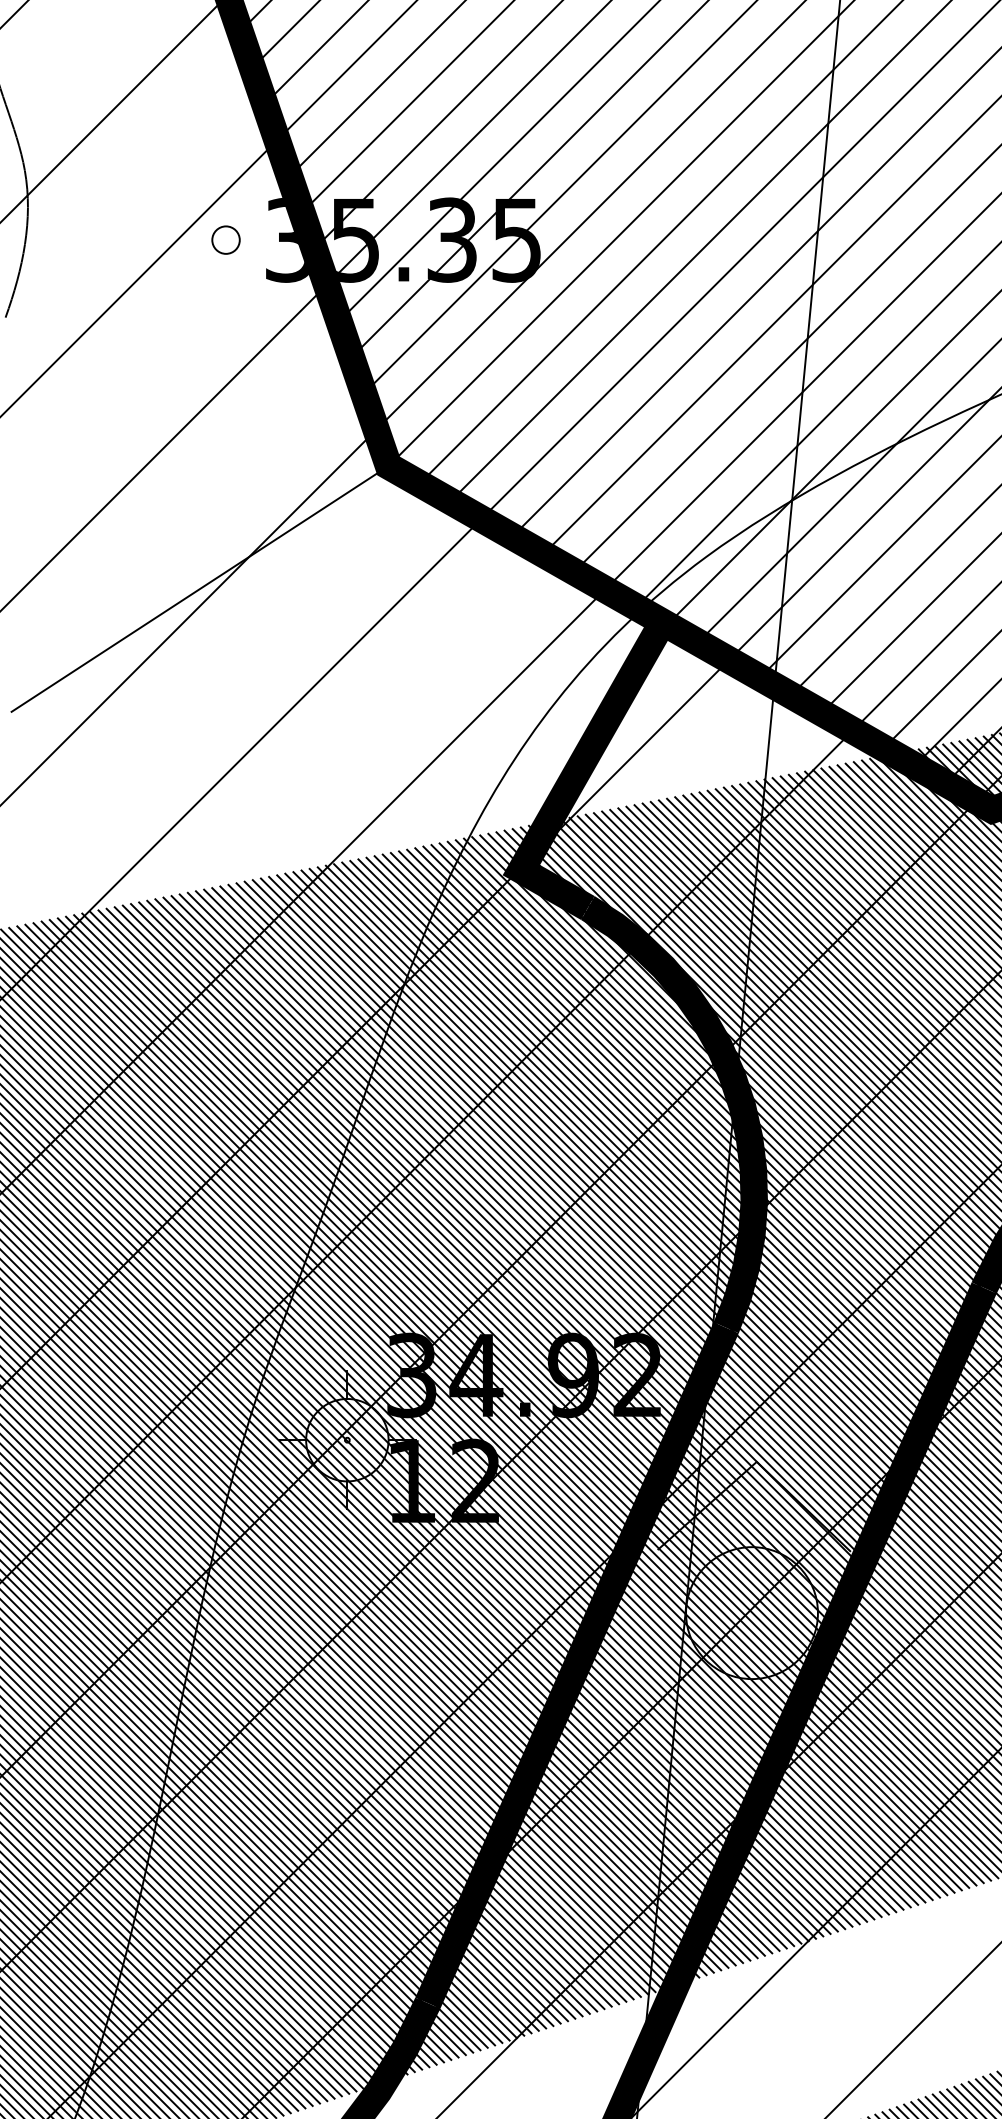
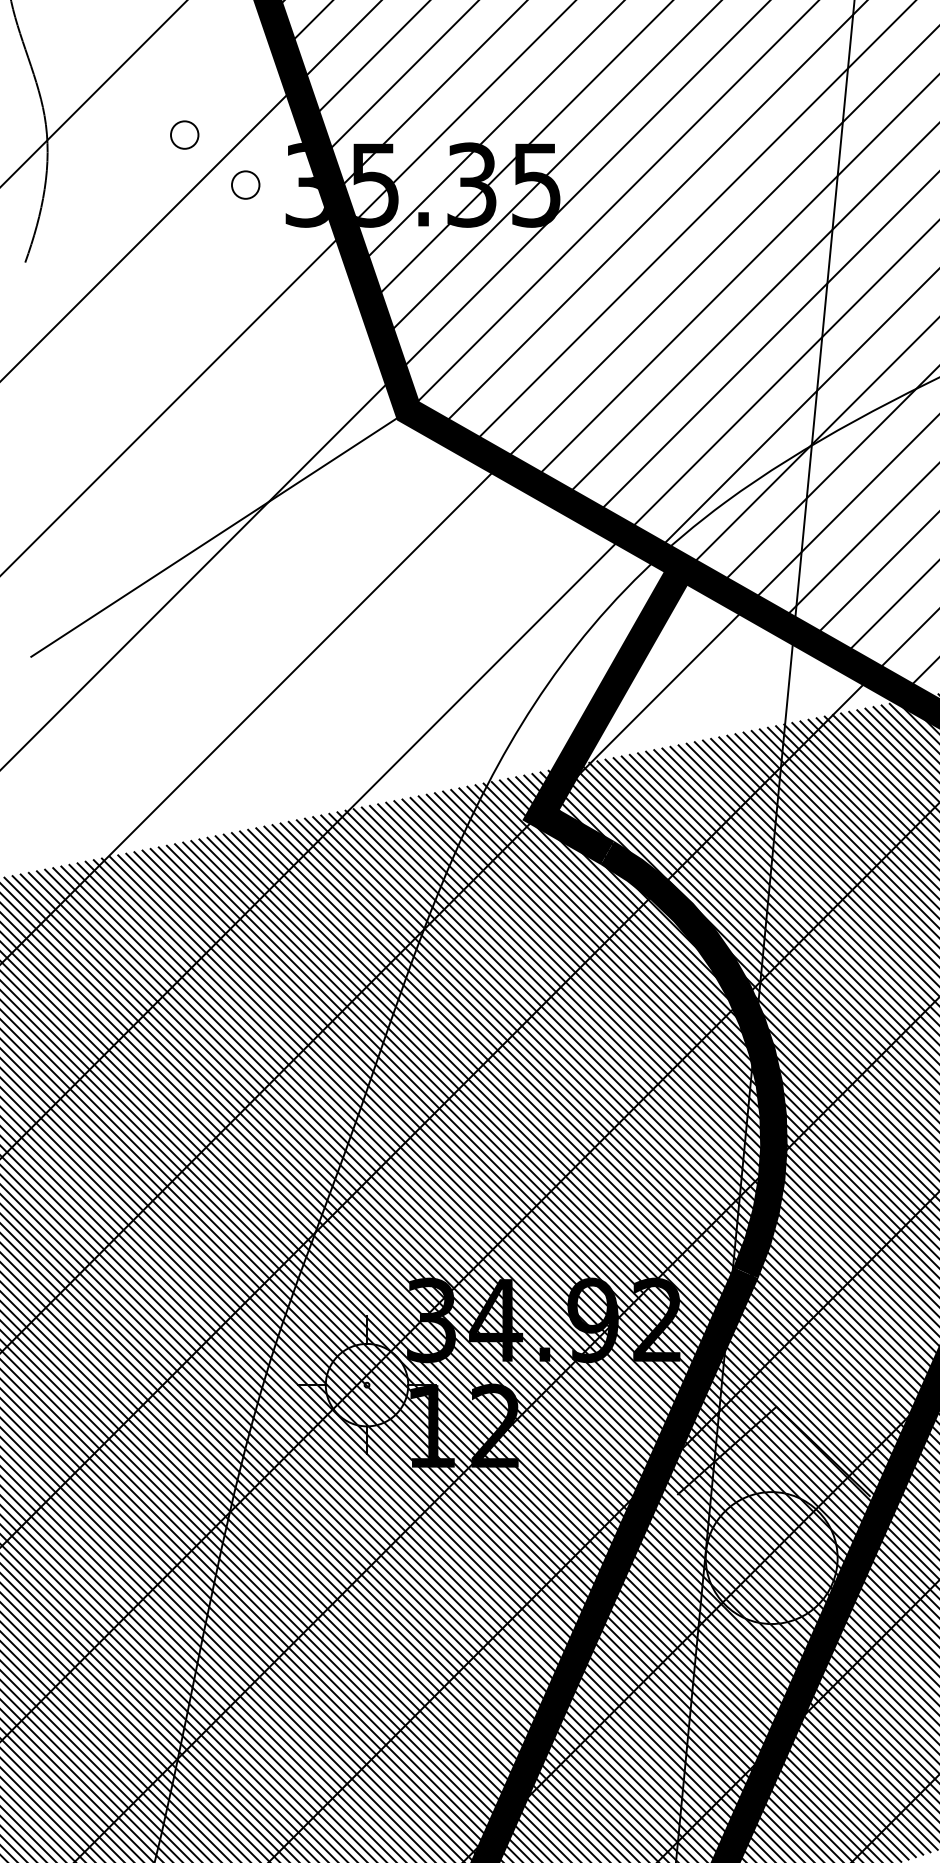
part: (164, 189) -> (184, 134), added

